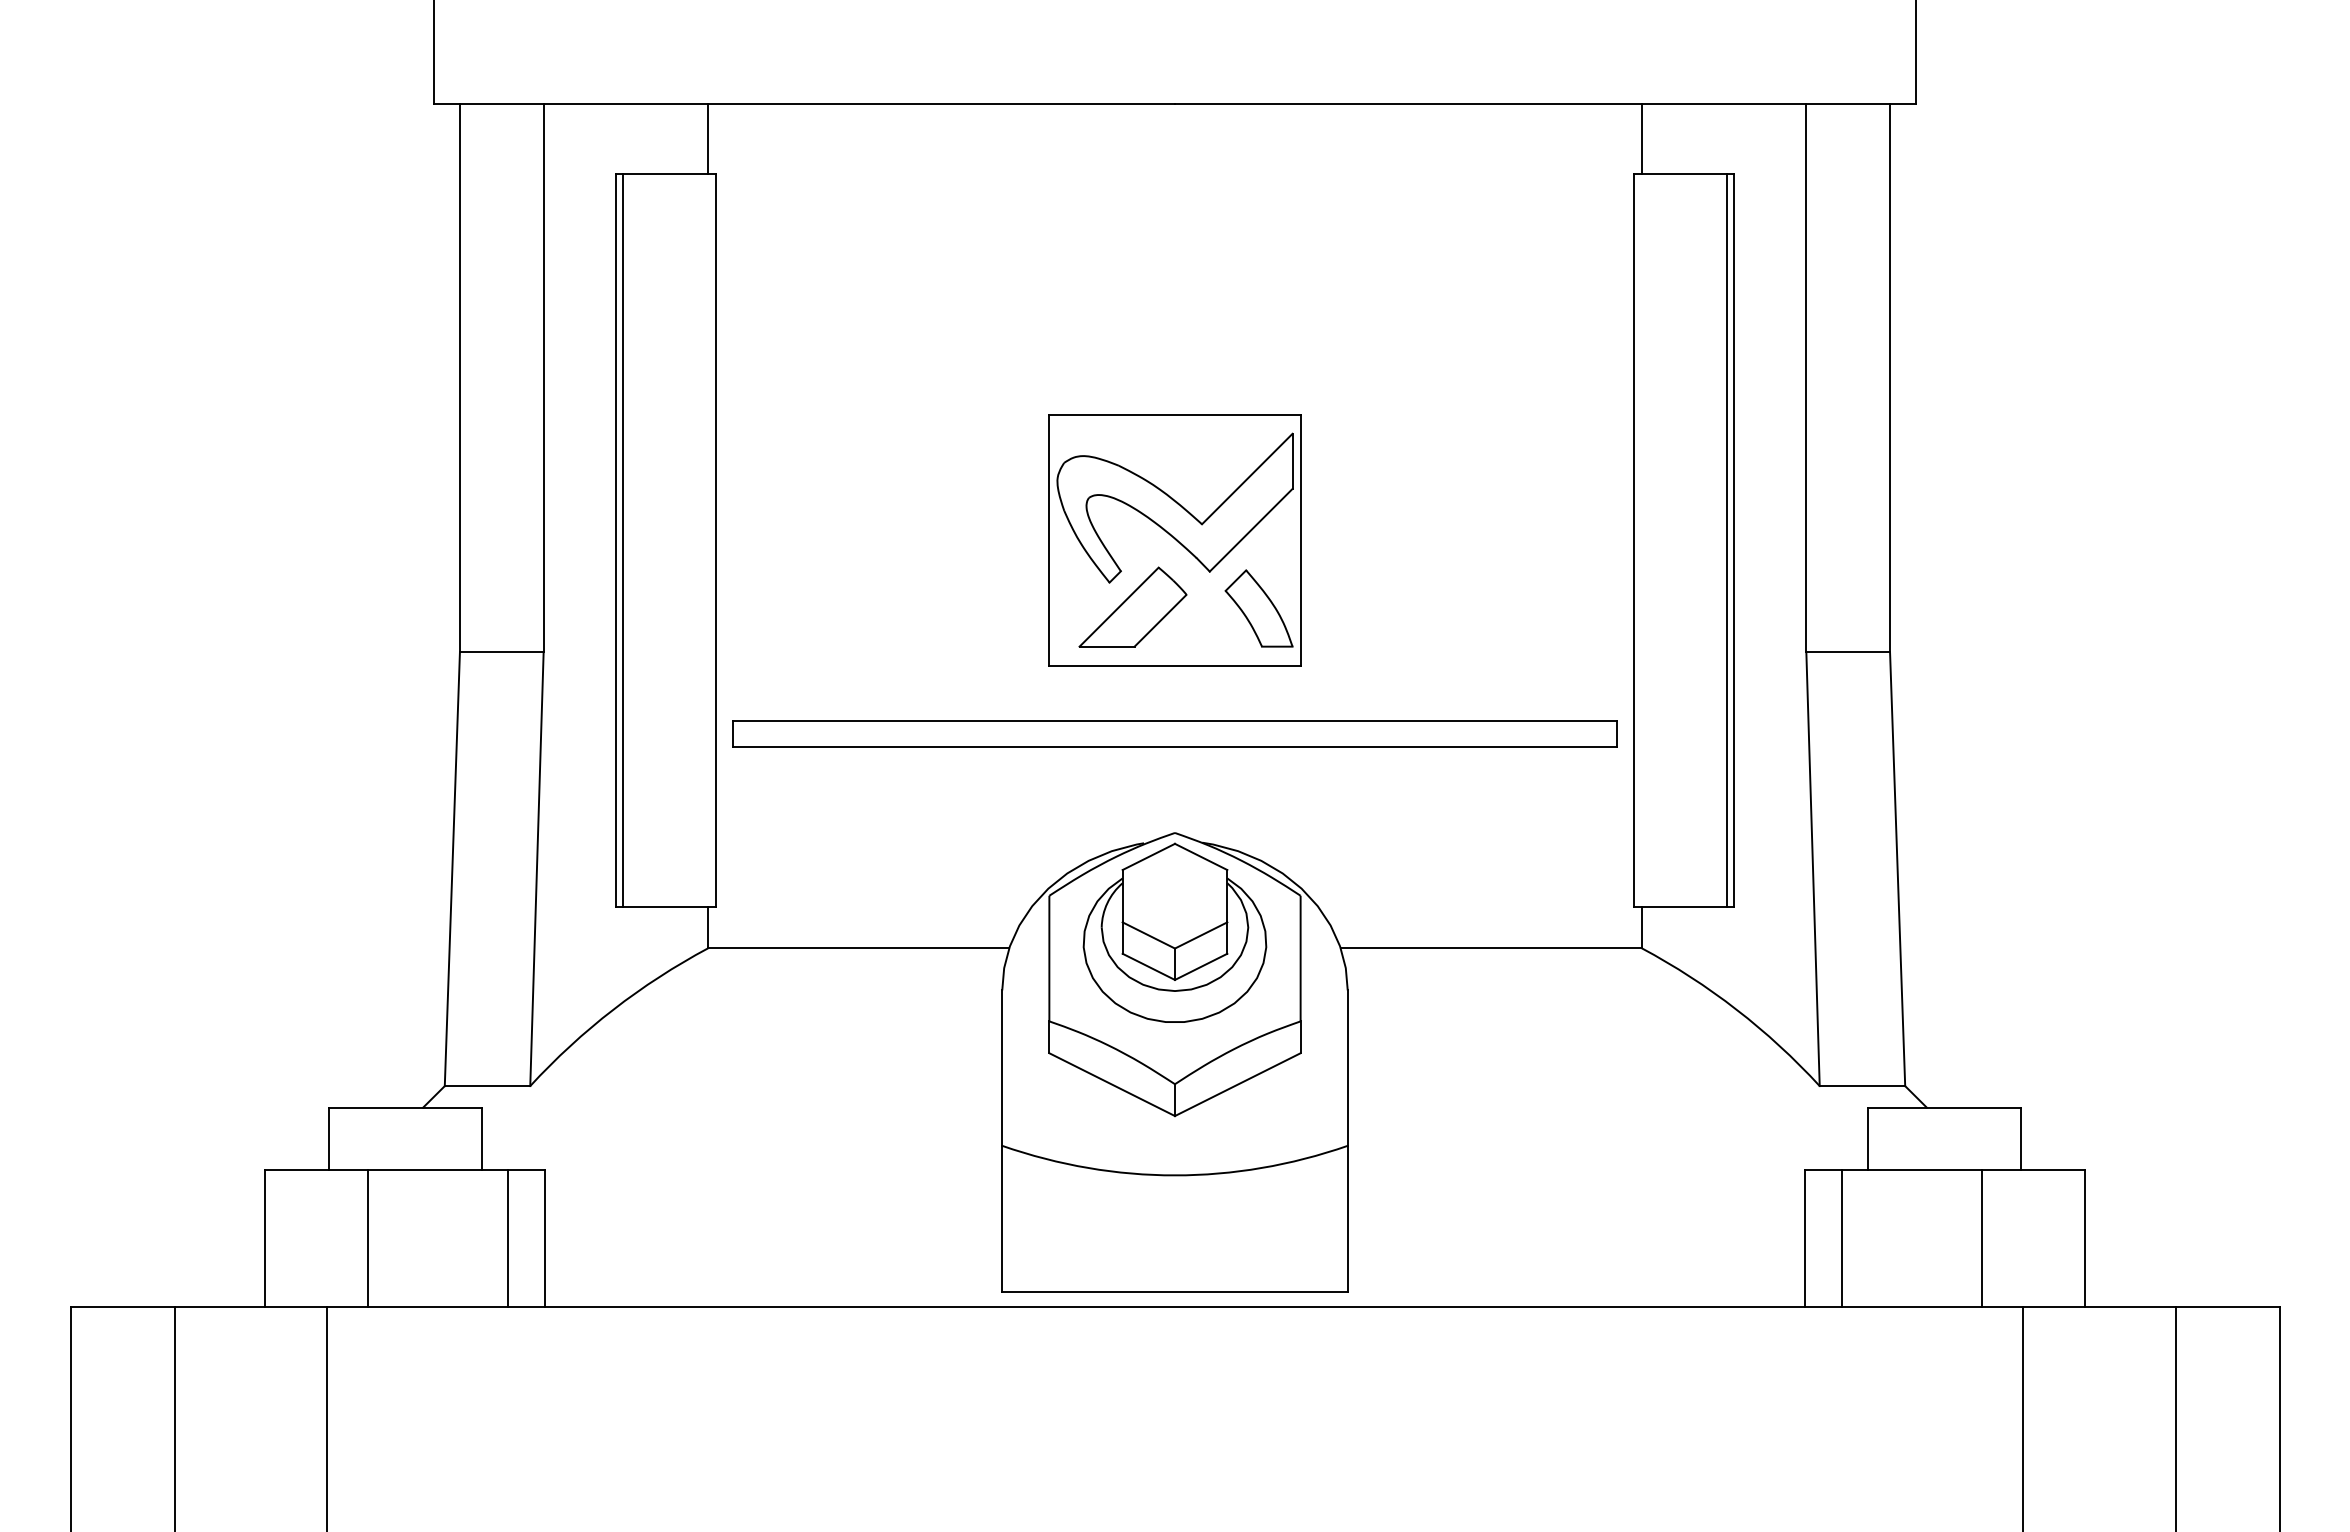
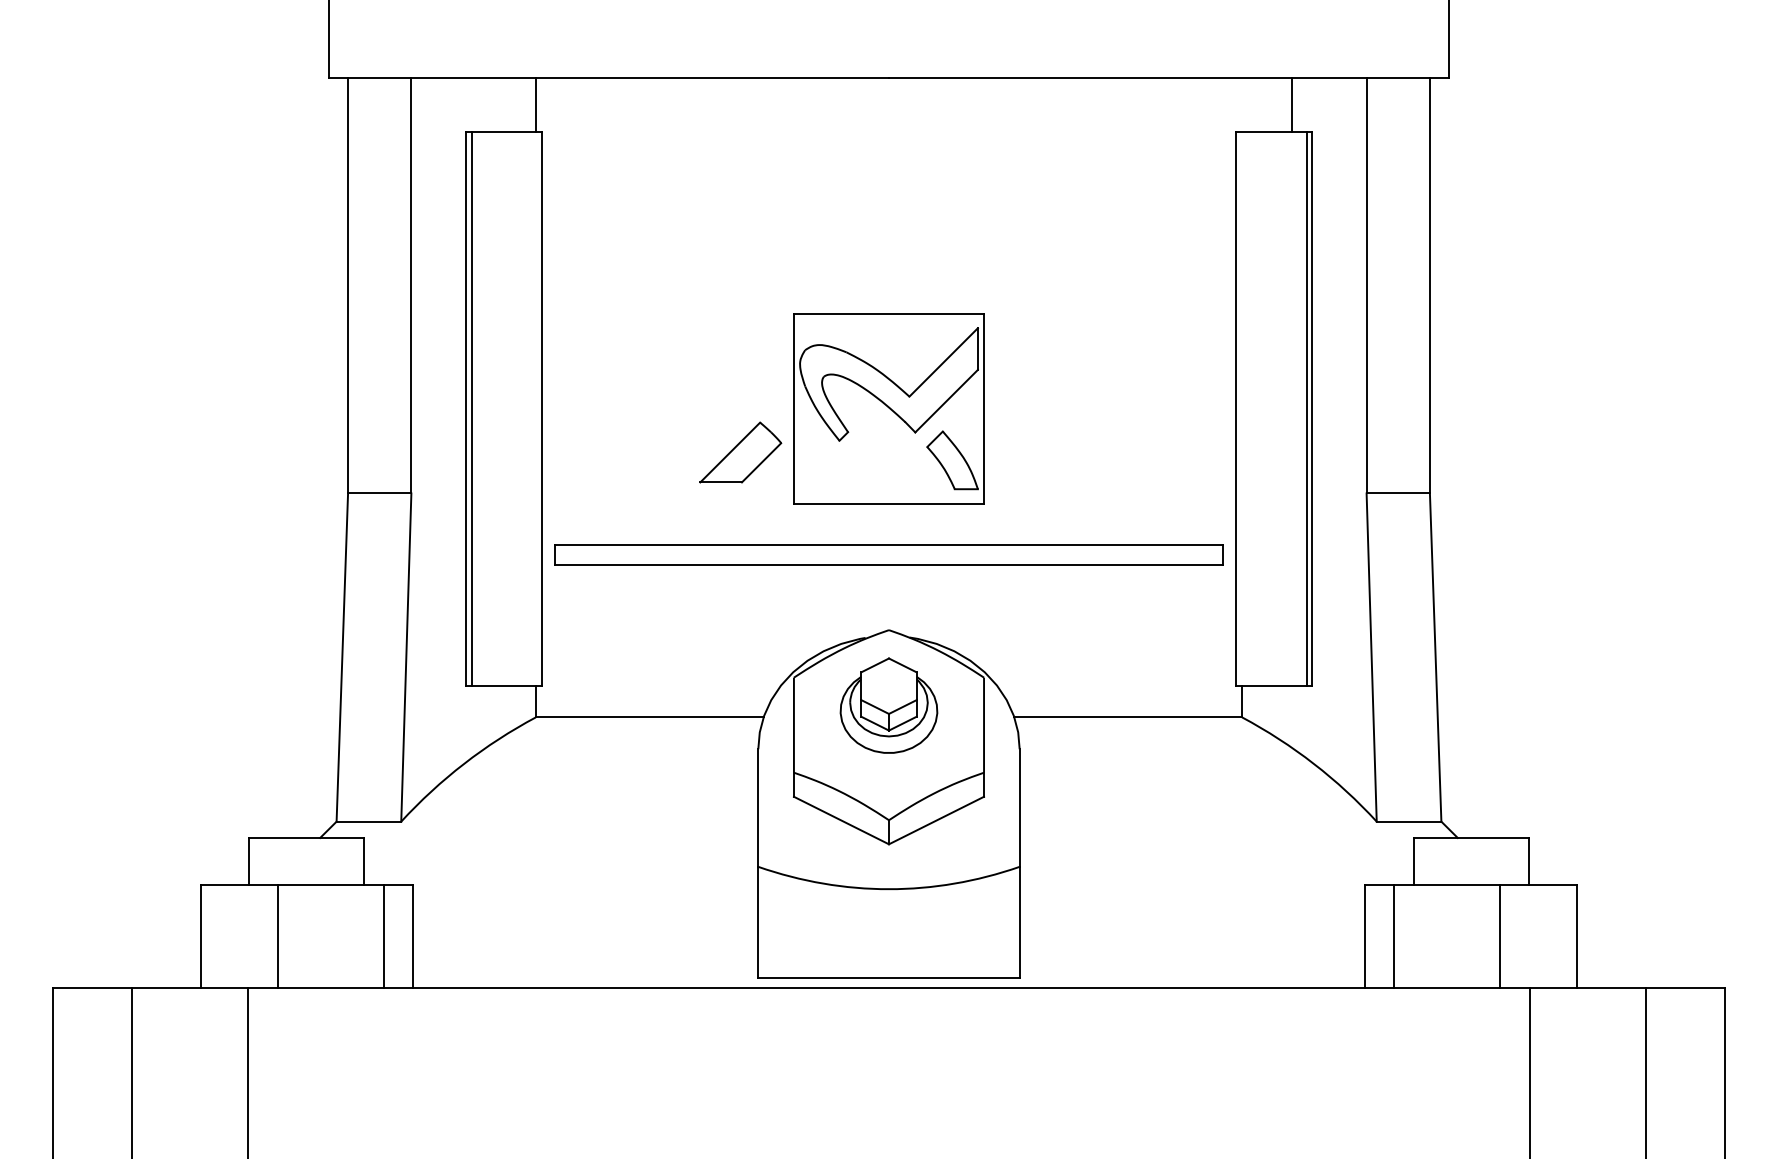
line: (1641, 138) -> (1291, 104), moved
part: (1132, 606) -> (740, 452), moved
part: (1174, 932) -> (888, 705), size x0.7

